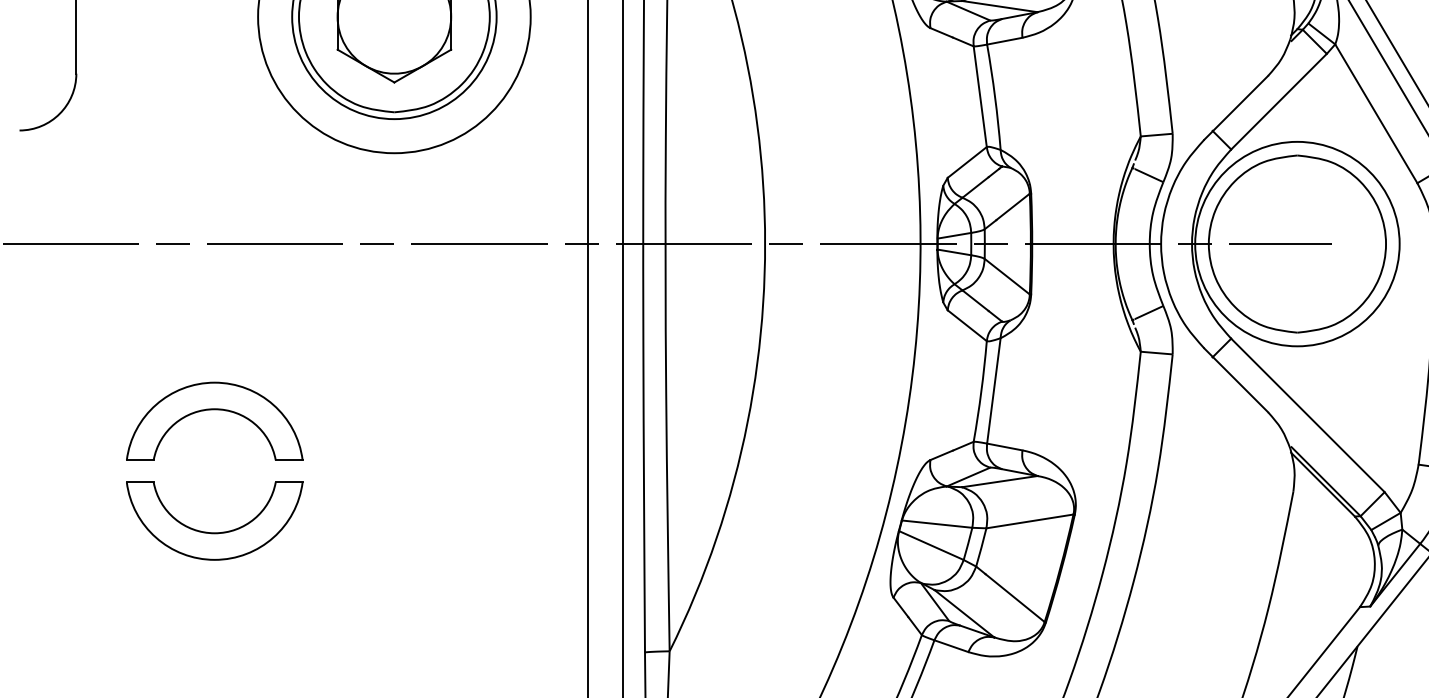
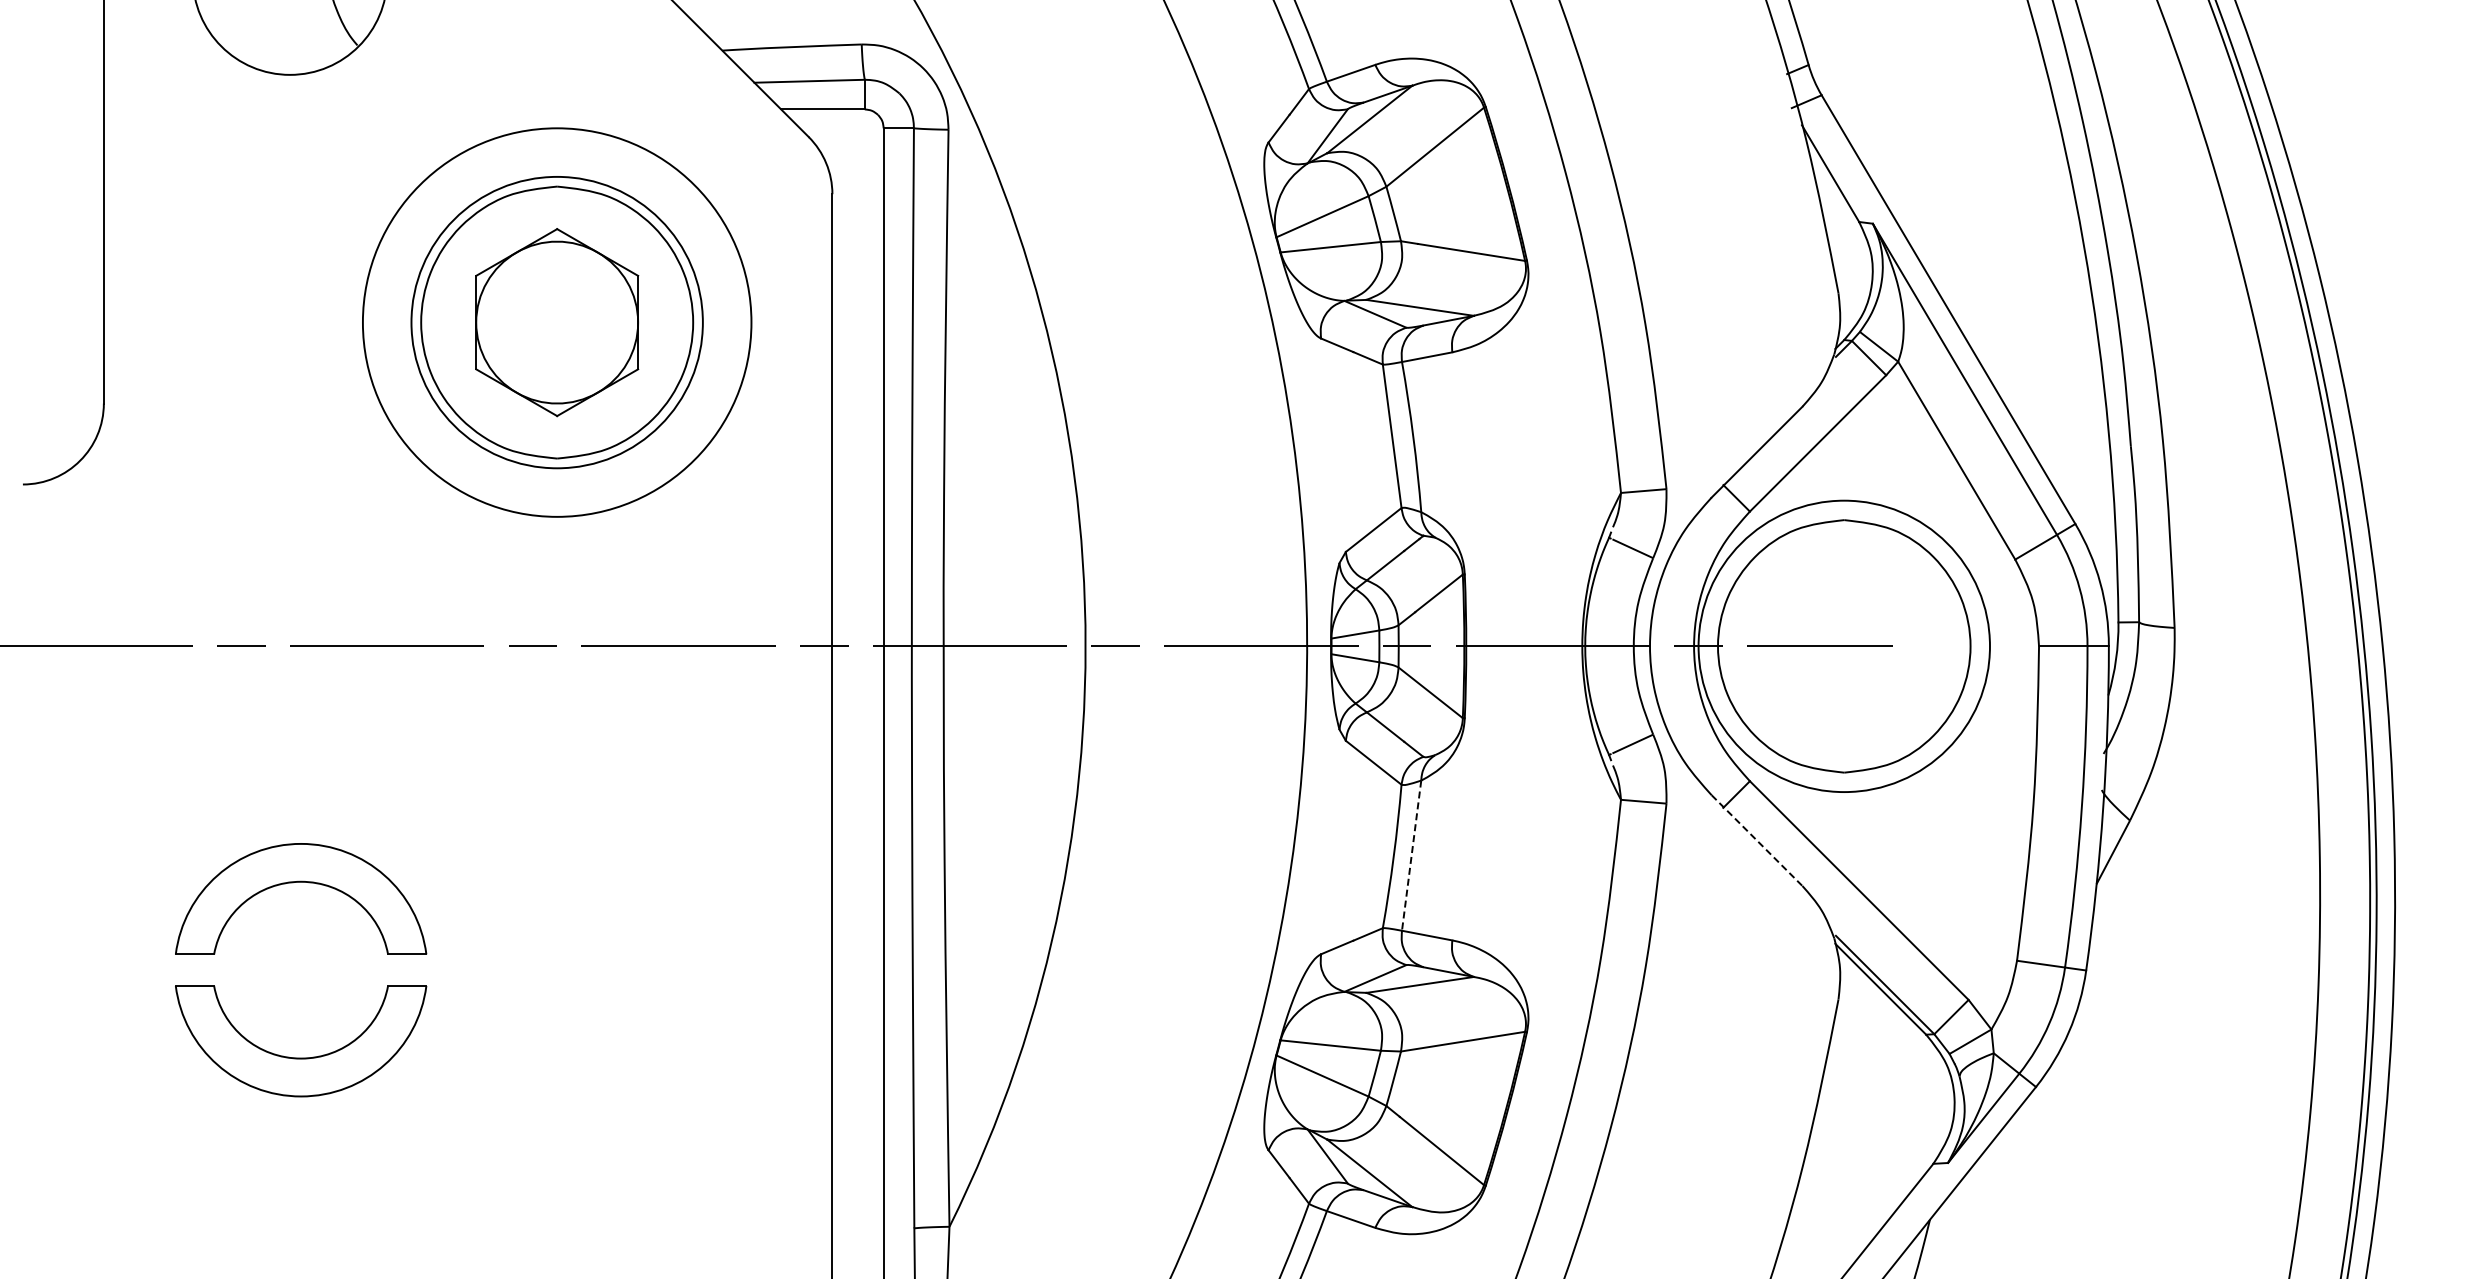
line: (1236, 380) -> (1757, 840), solid -> dashed
line: (993, 390) -> (1411, 855), solid -> dashed

